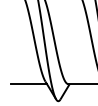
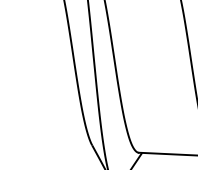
line: (28, 84) -> (57, 149), removed

